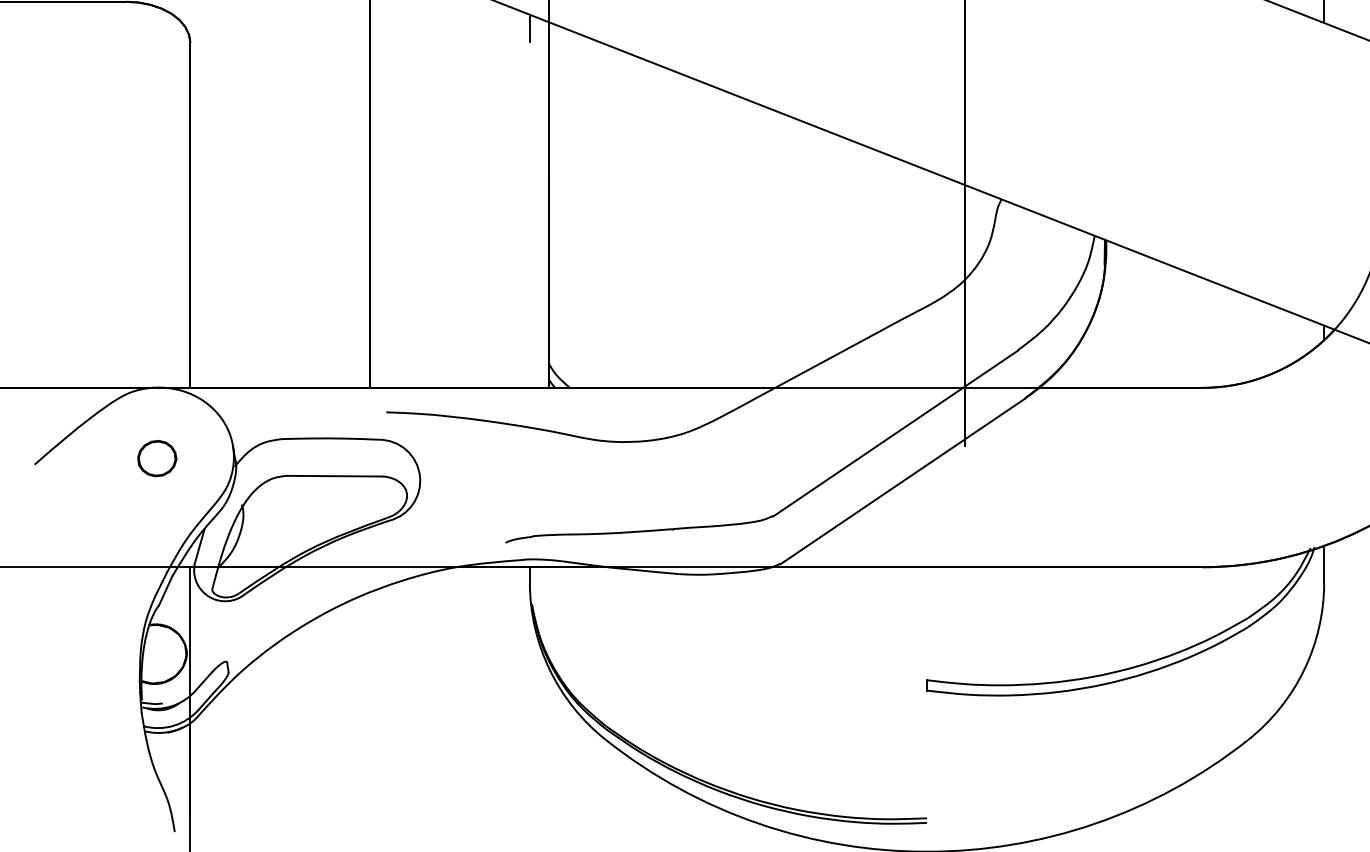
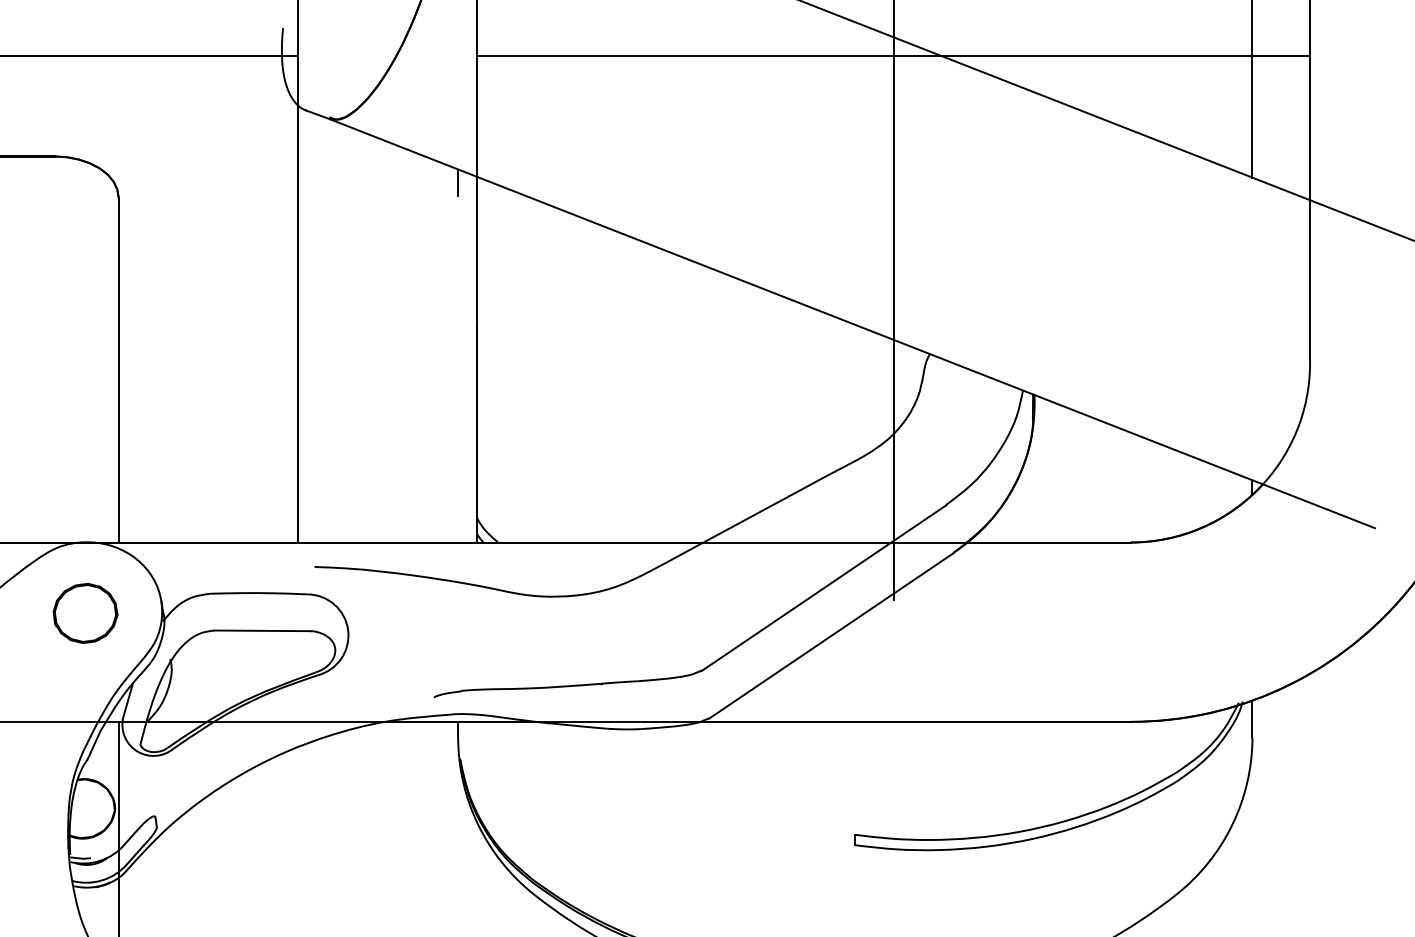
part: (157, 457) -> (85, 612), size x1.67

